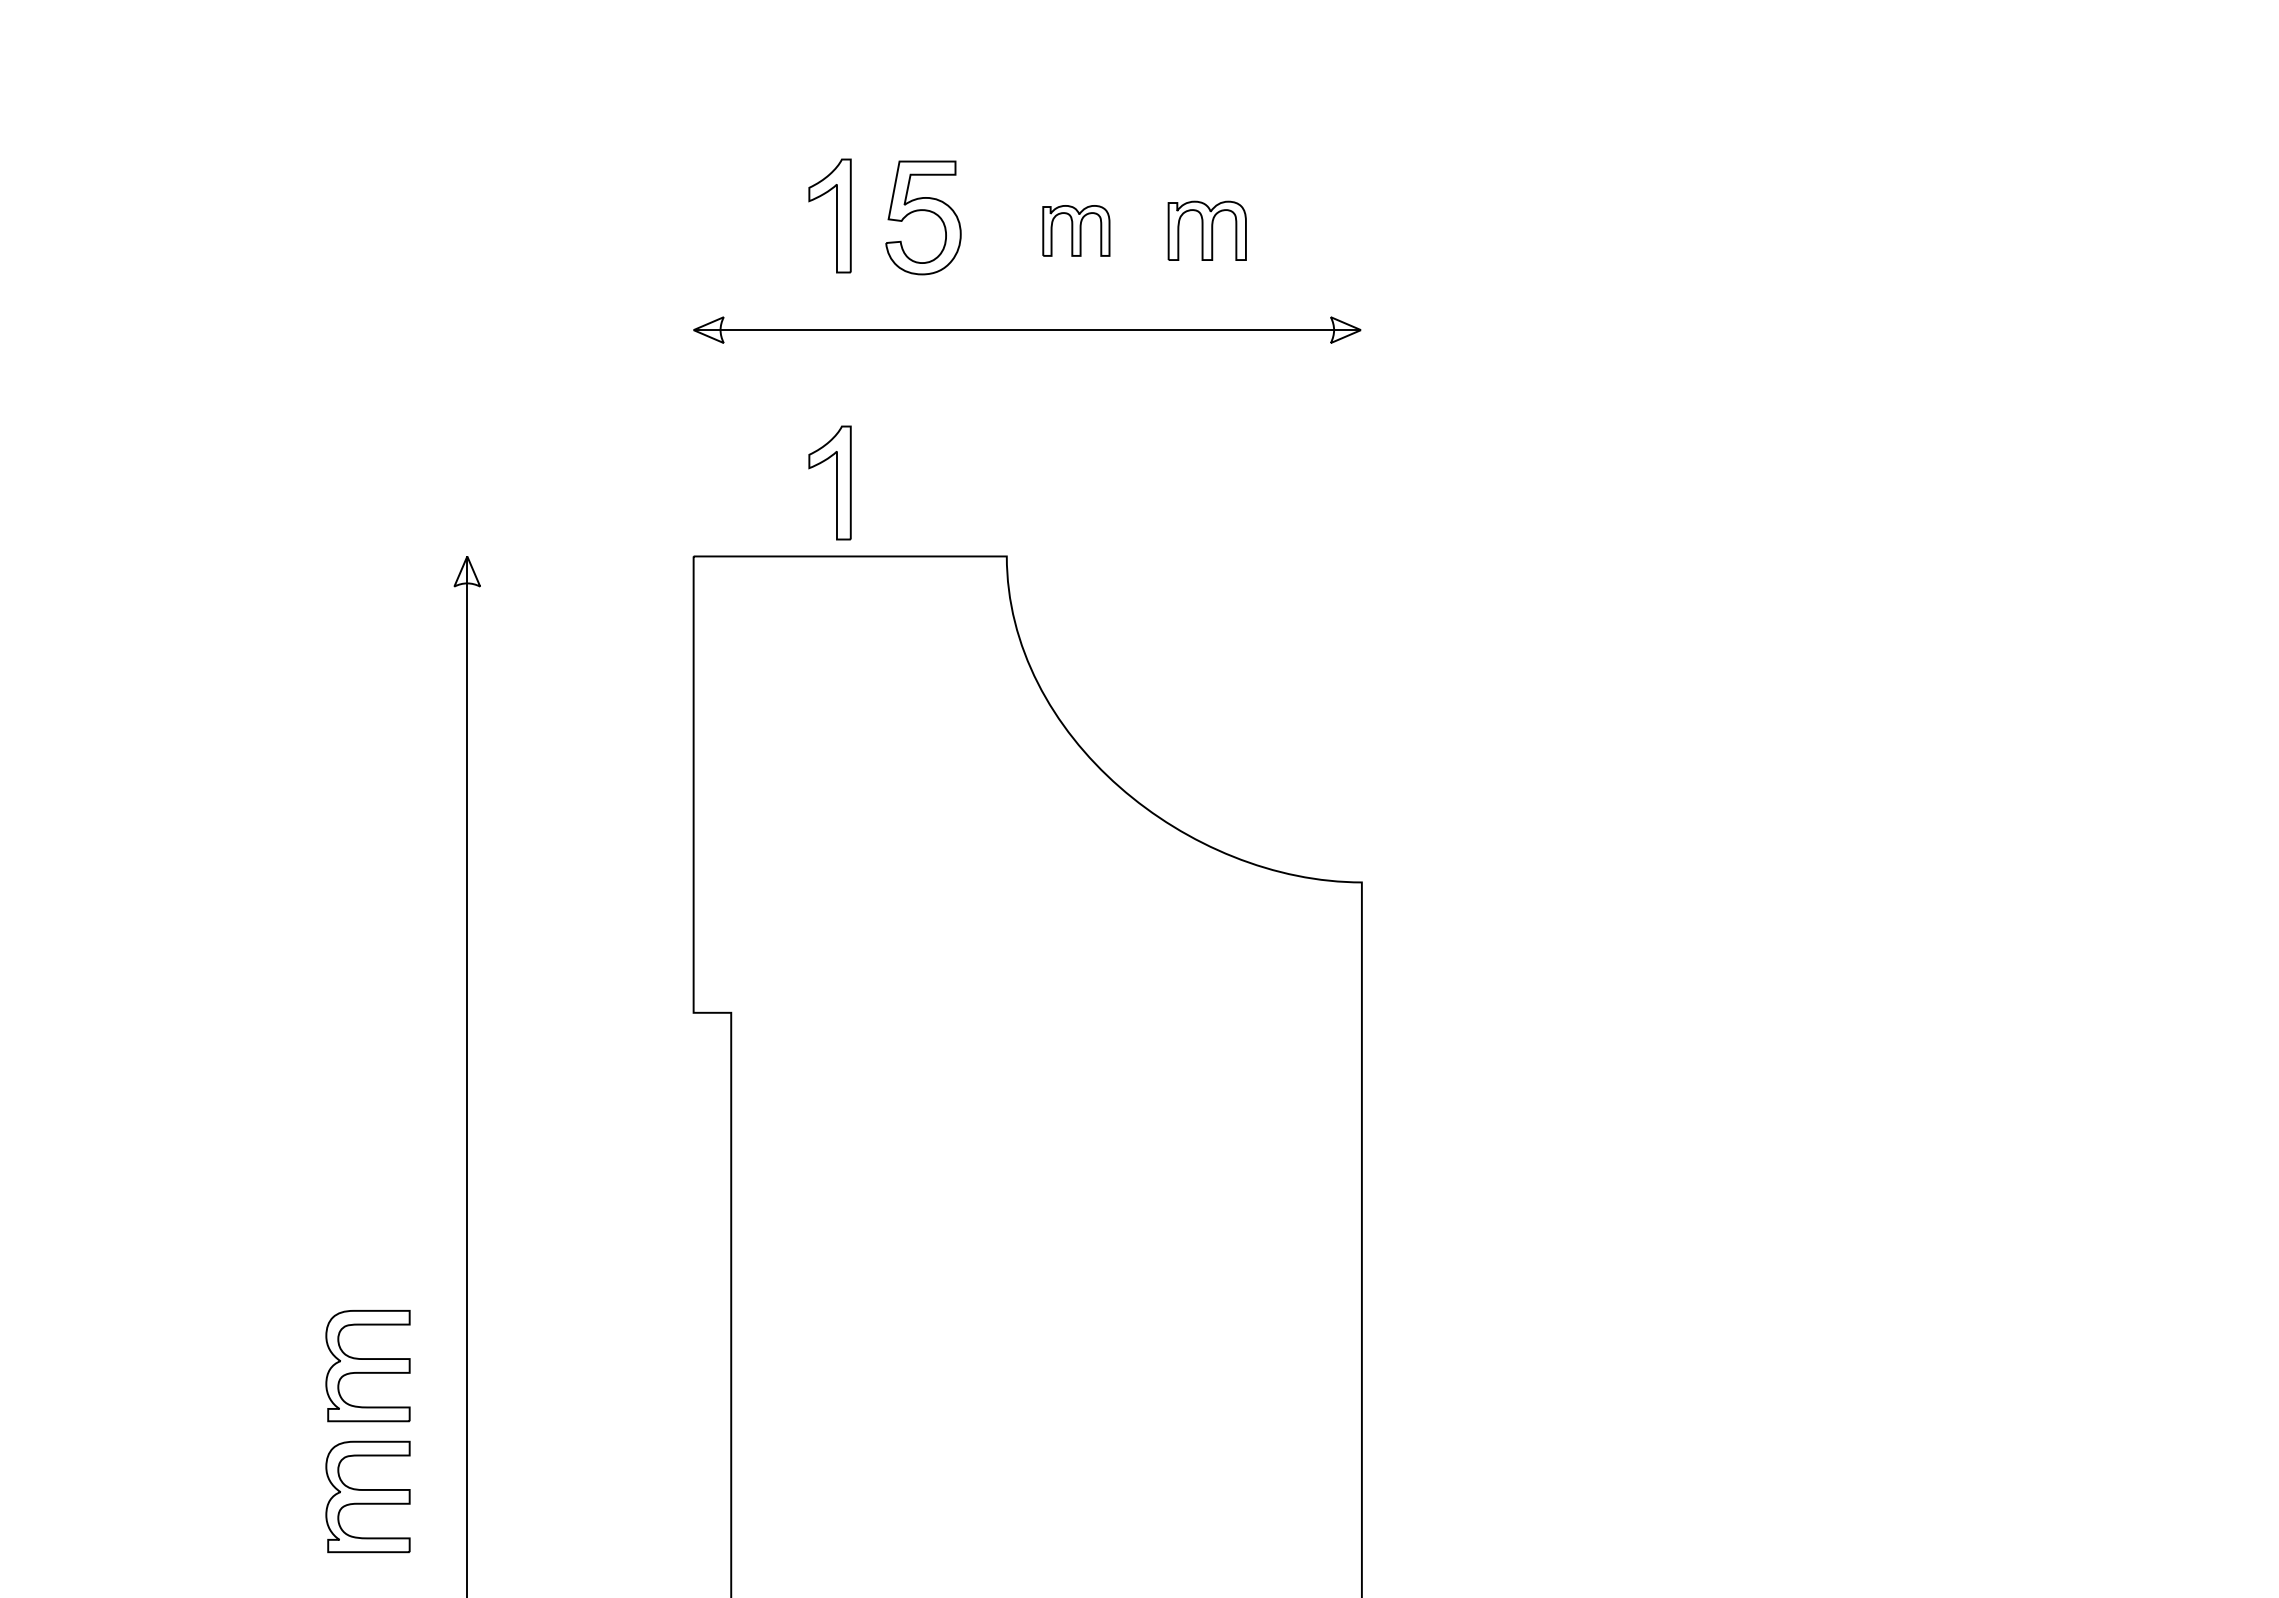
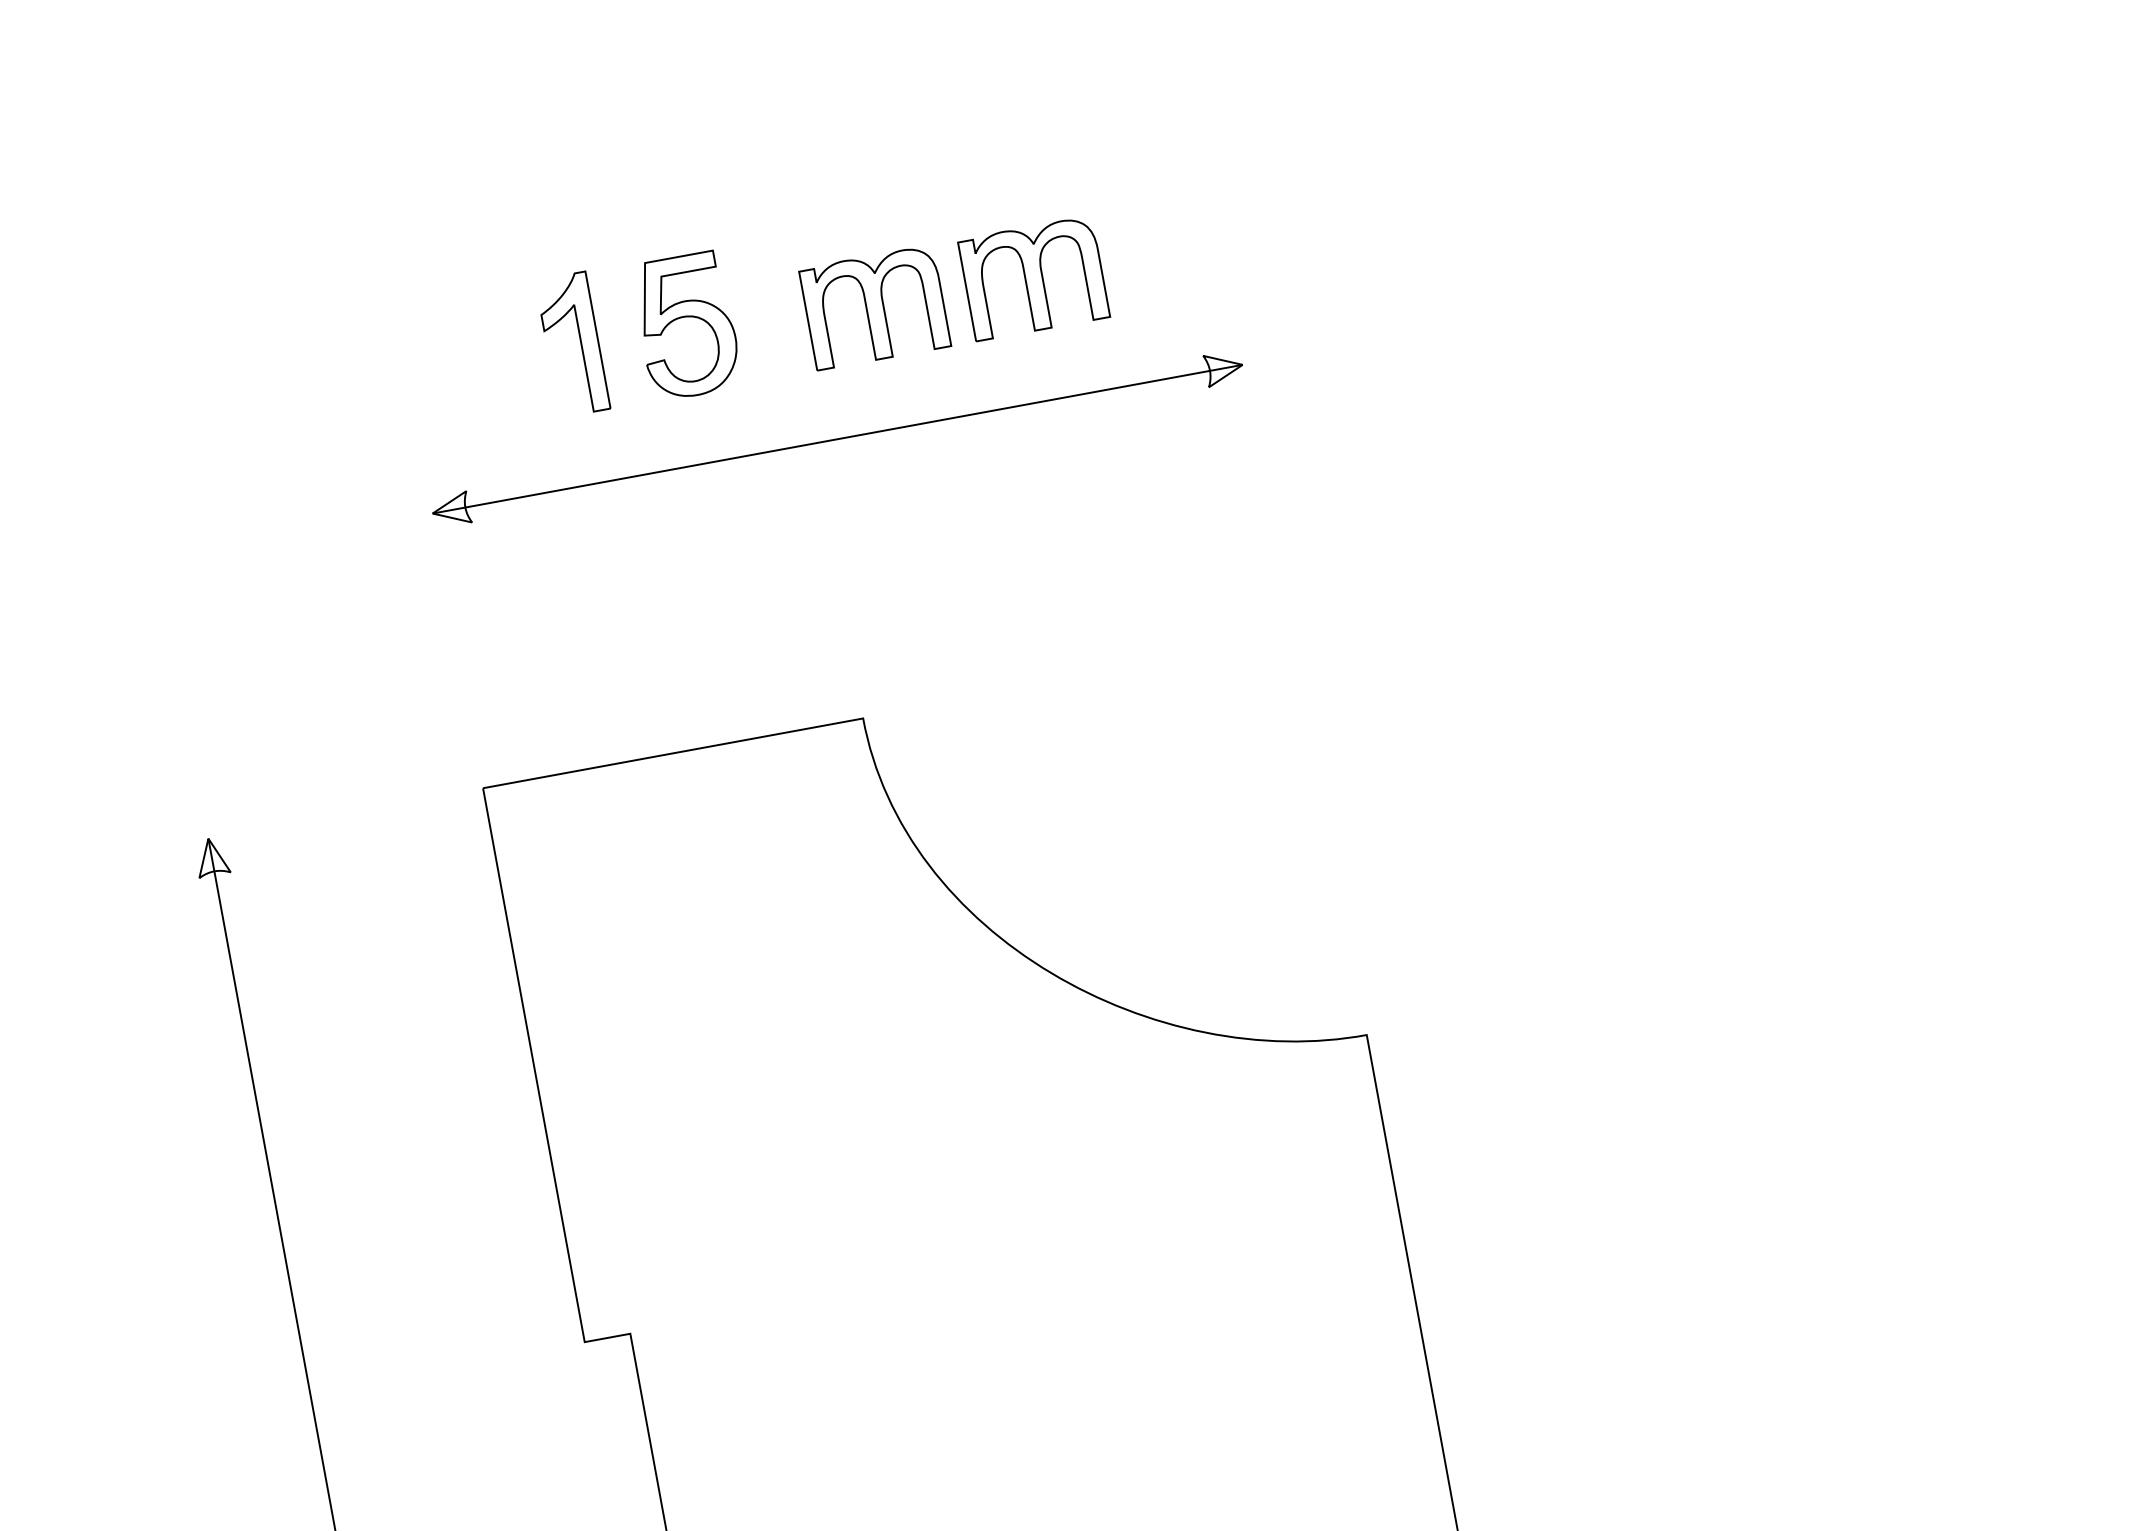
part: (1076, 230) -> (875, 307), size x1.67
part: (1207, 230) -> (1034, 278), size x1.43
part: (836, 482) -> (640, 666), removed

